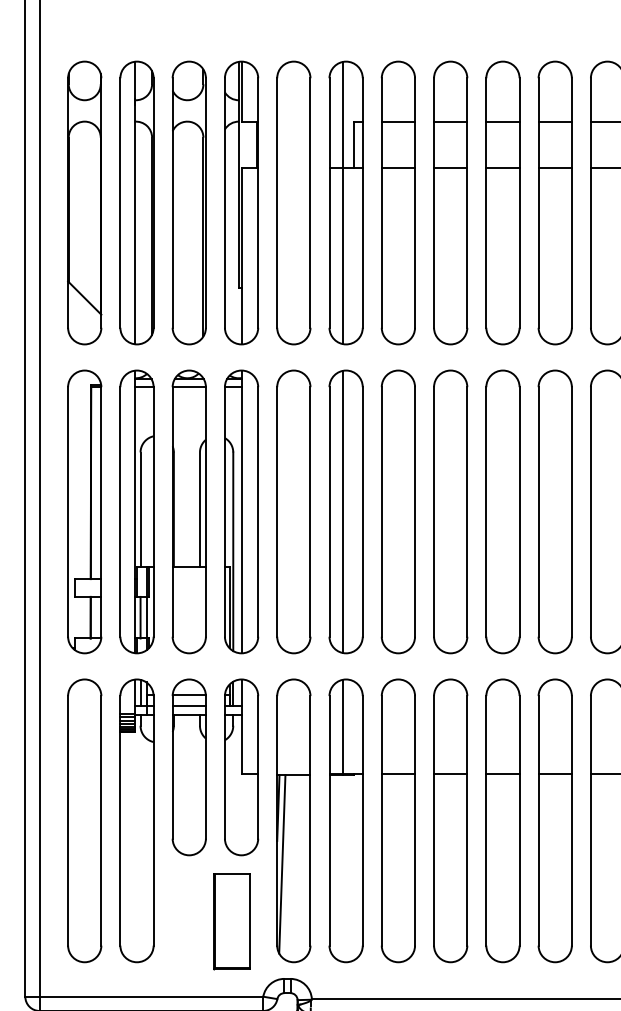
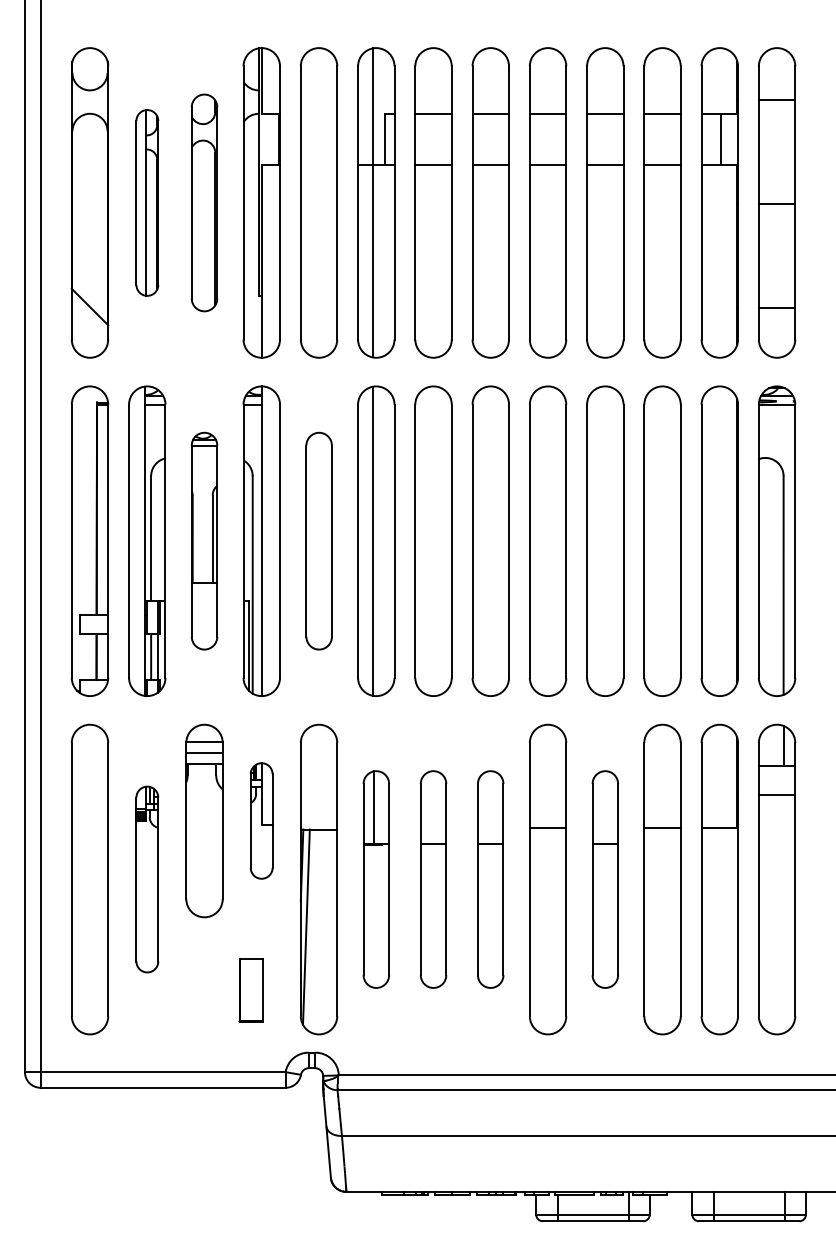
part: (137, 202) -> (147, 202), size x0.6
part: (189, 202) -> (204, 202), size x0.7
part: (189, 511) -> (204, 540), size x0.7
part: (294, 511) -> (319, 540), size x0.7
part: (241, 766) -> (261, 820), size x0.6
part: (137, 820) -> (147, 879), size x0.6
part: (346, 820) -> (376, 879), size x0.7
part: (398, 820) -> (433, 879), size x0.7
part: (450, 820) -> (490, 879), size x0.7
part: (555, 820) -> (605, 879), size x0.7
part: (231, 922) -> (250, 990), size x0.6

